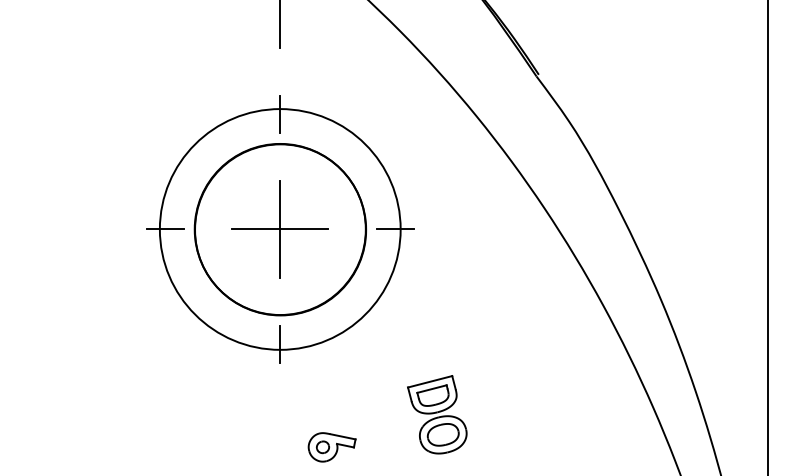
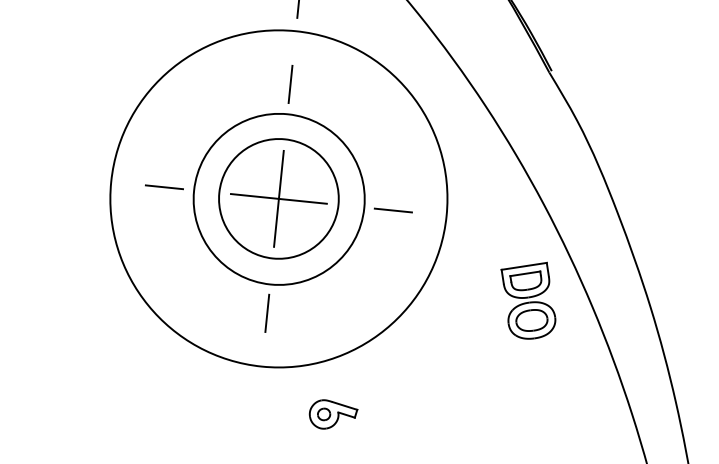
circle: (279, 229) -> (278, 198), size x0.7
circle: (279, 229) -> (278, 198), size x1.4
part: (437, 414) -> (528, 299), moved
part: (331, 447) -> (332, 415), moved

